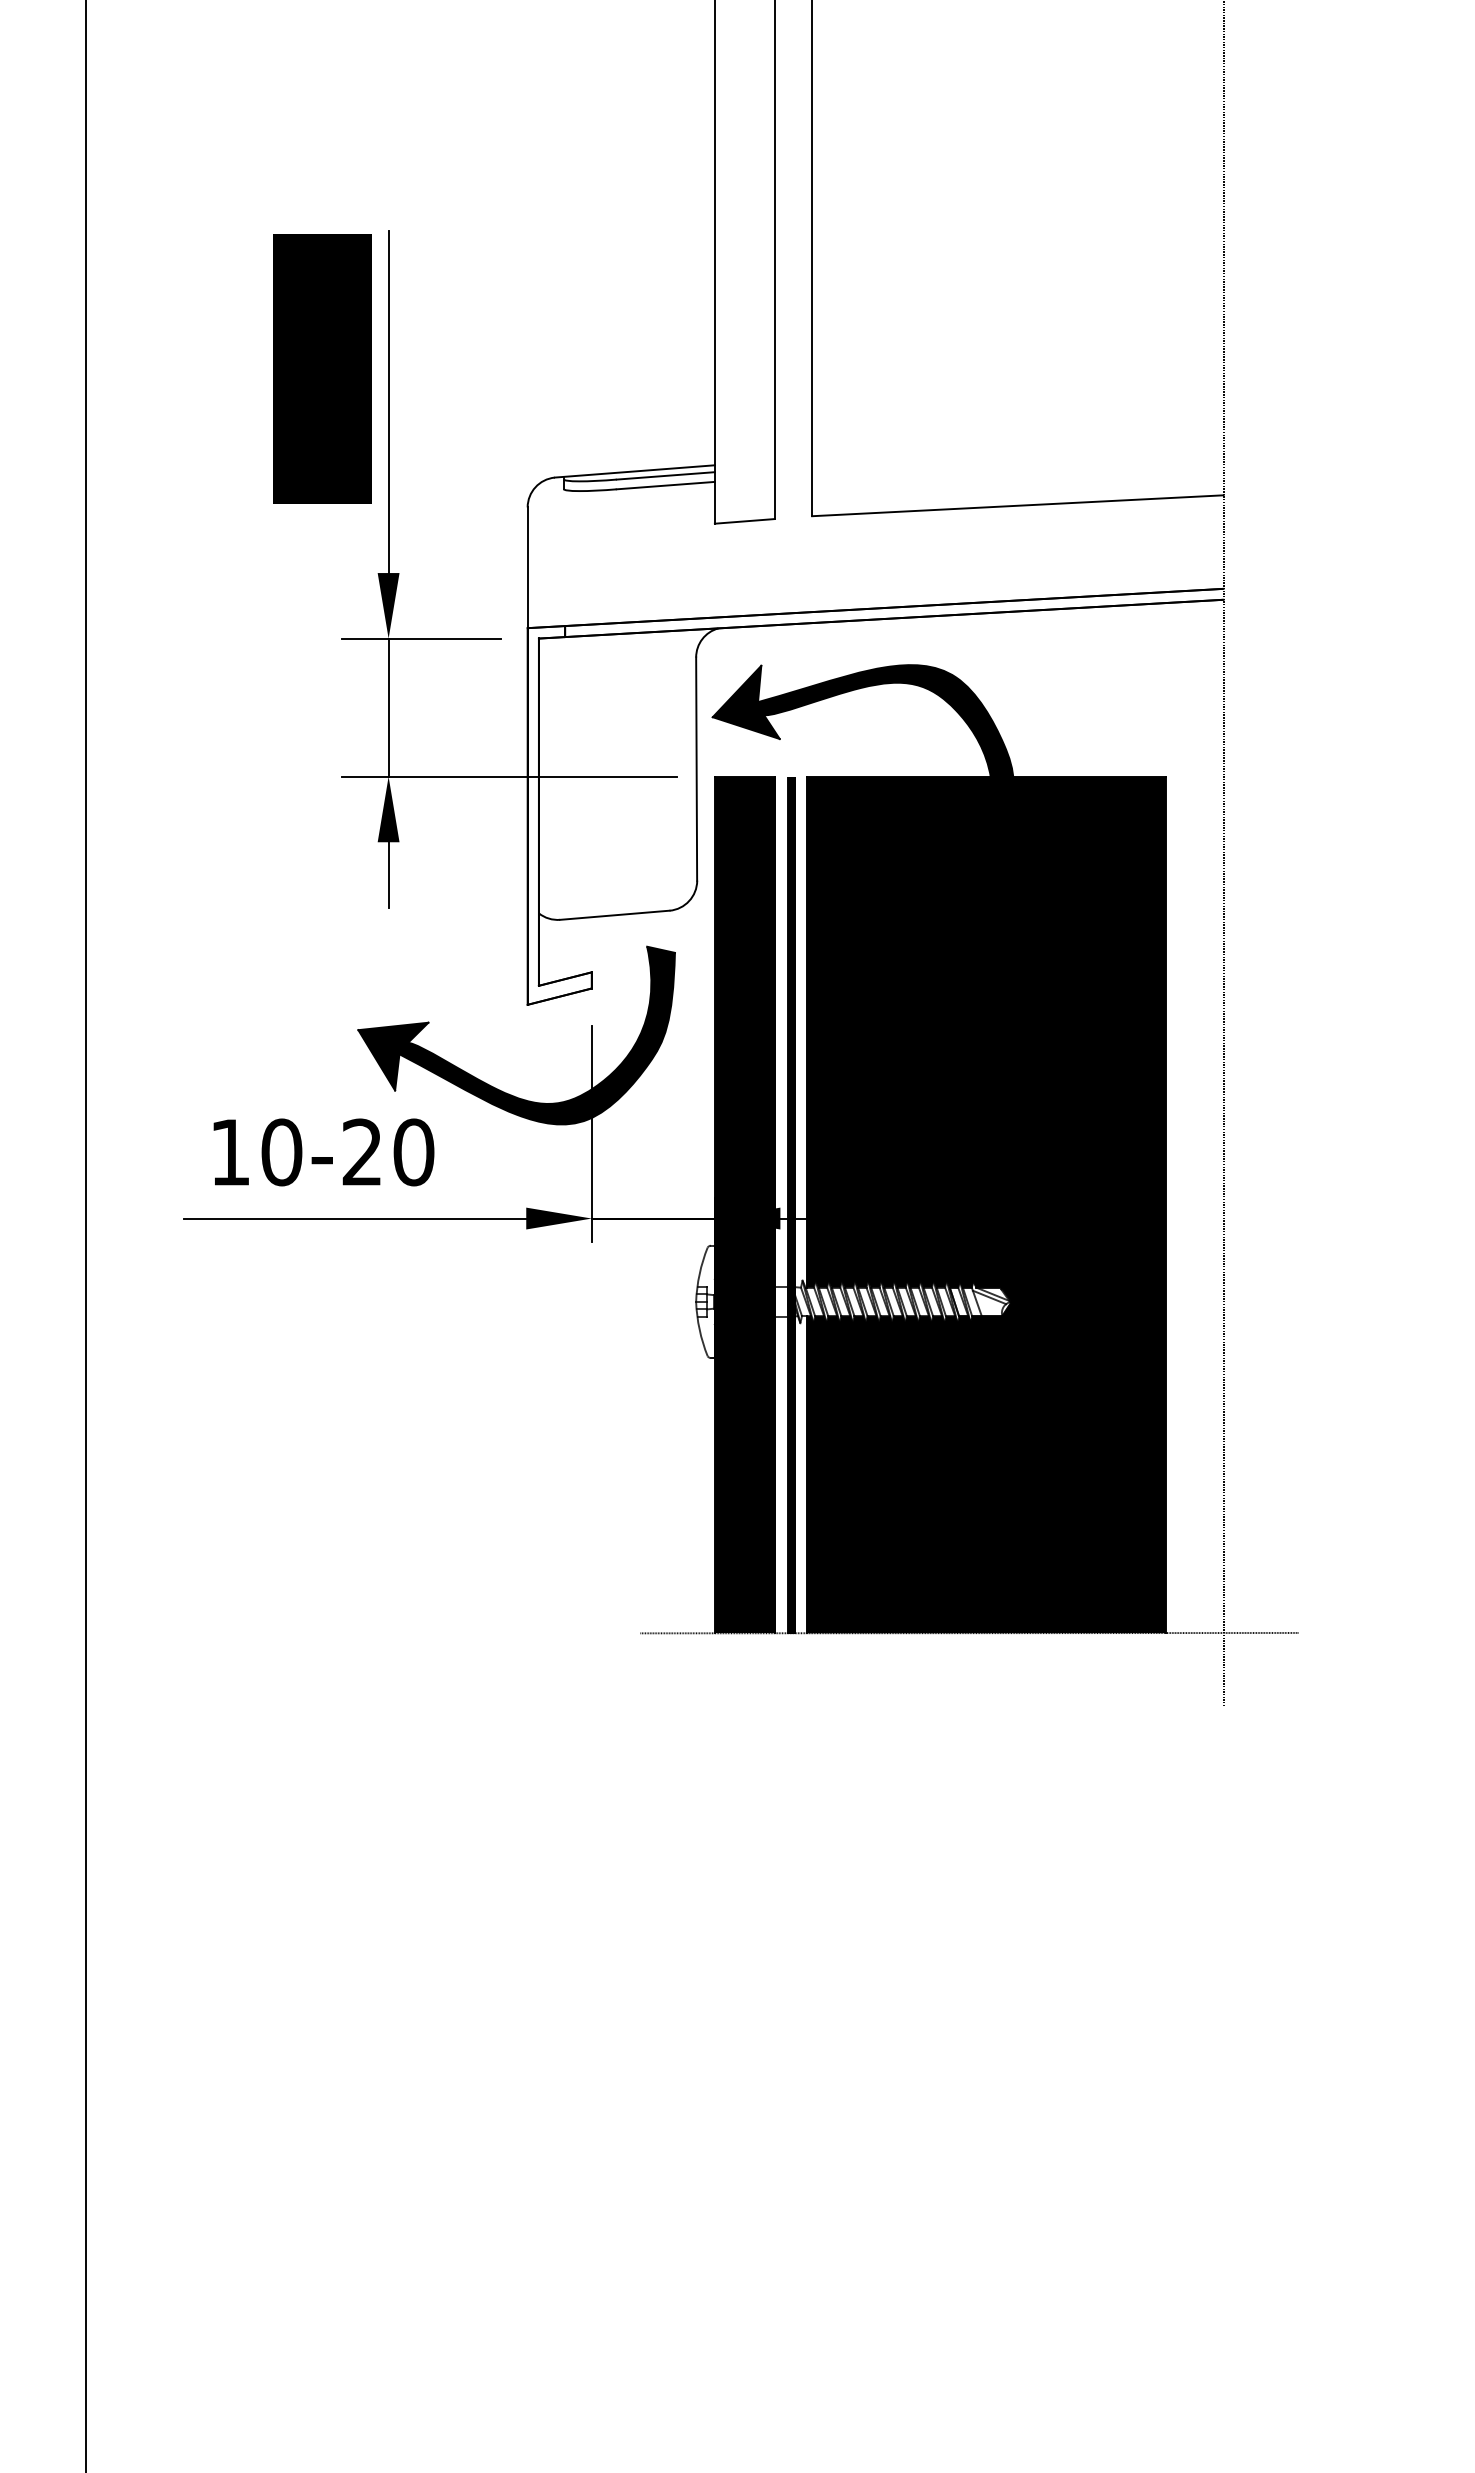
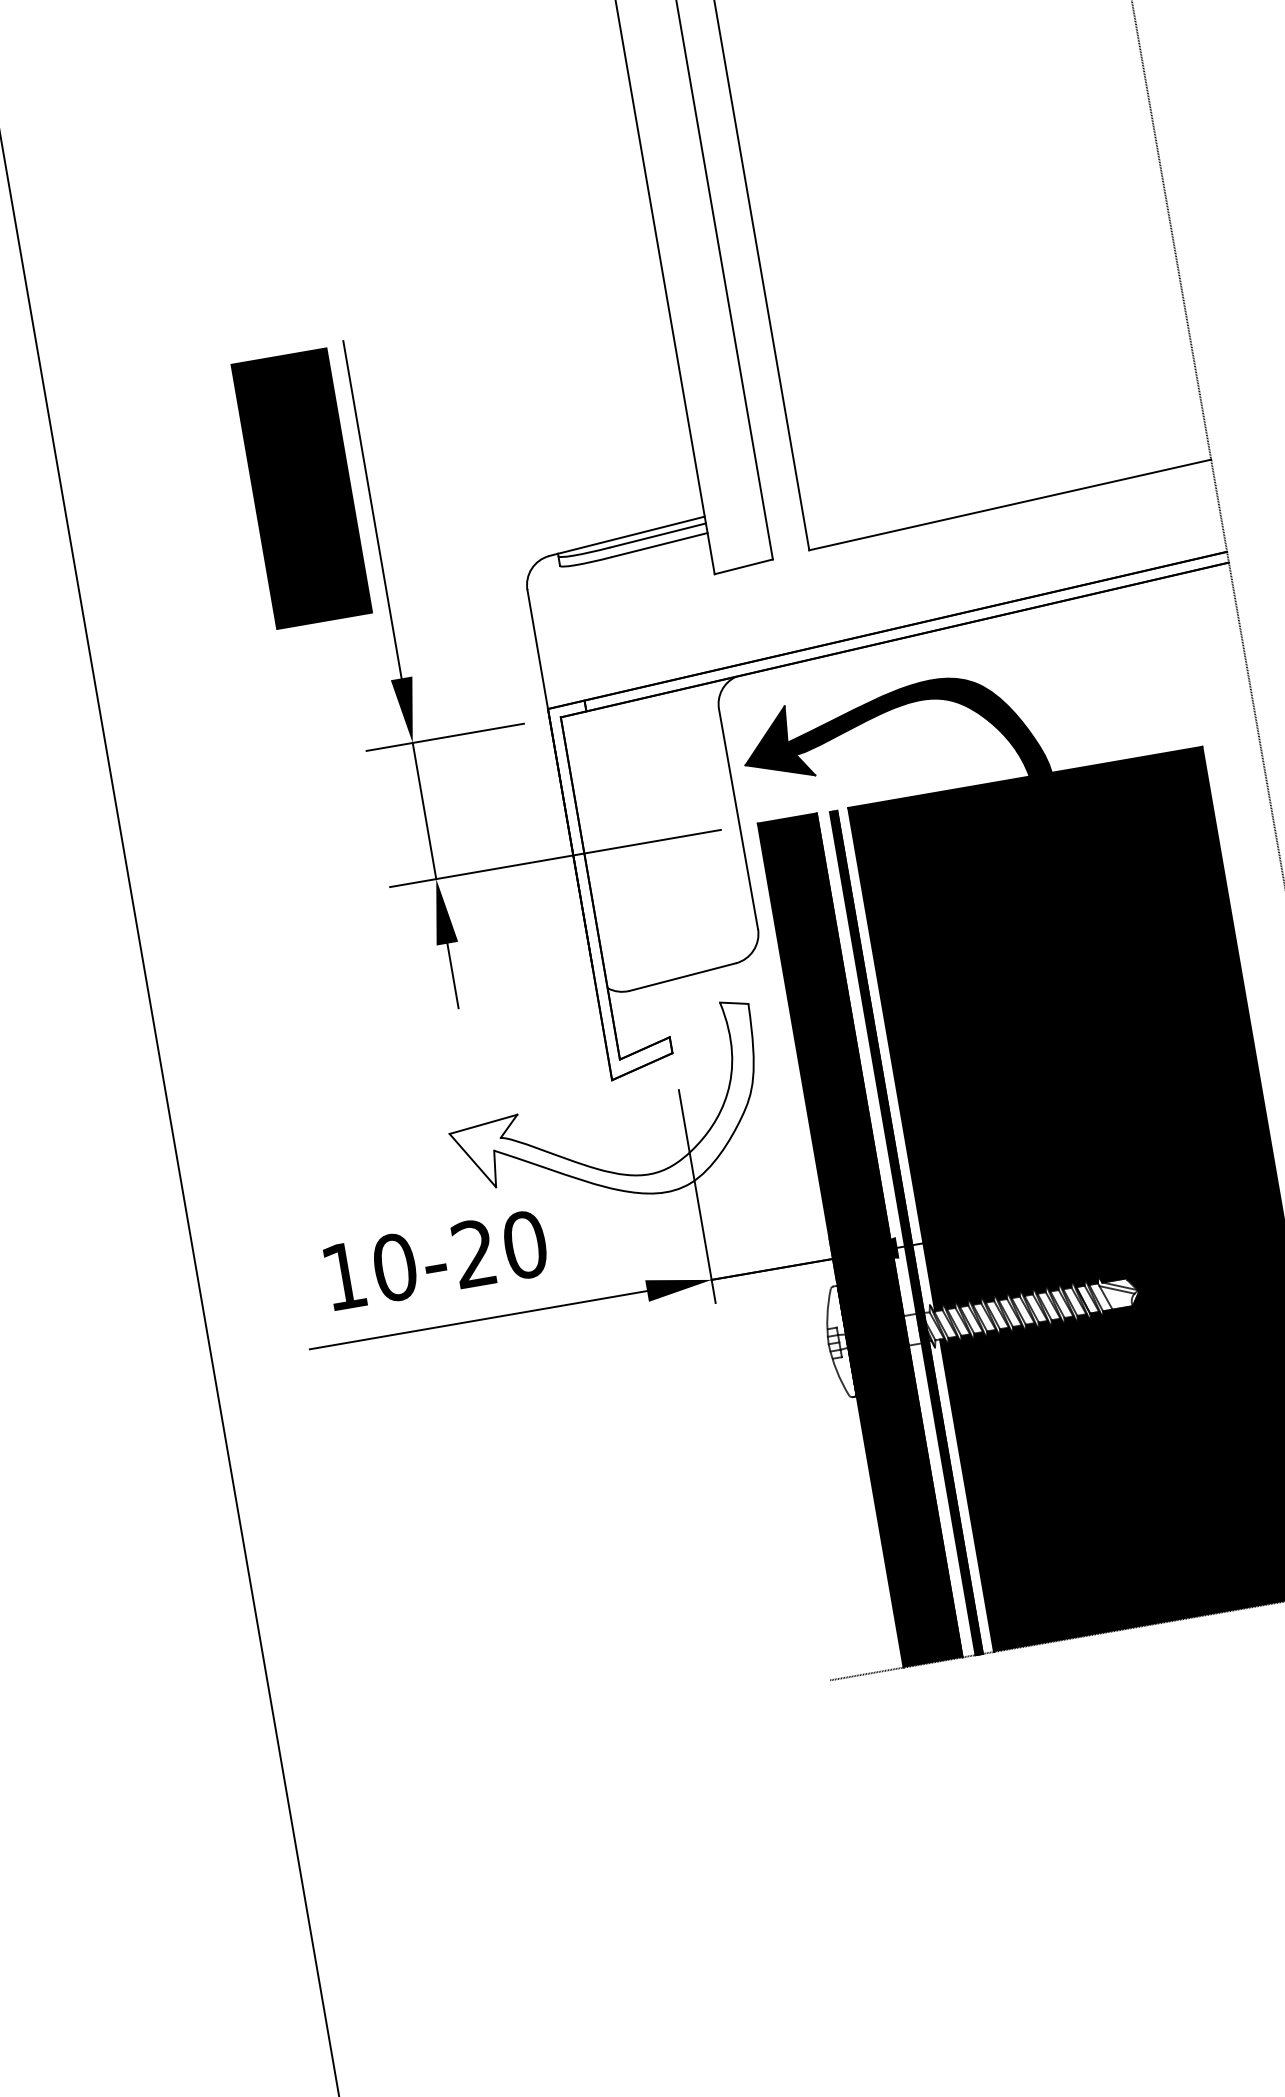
fill: (516, 1035) -> (606, 1112), removed

